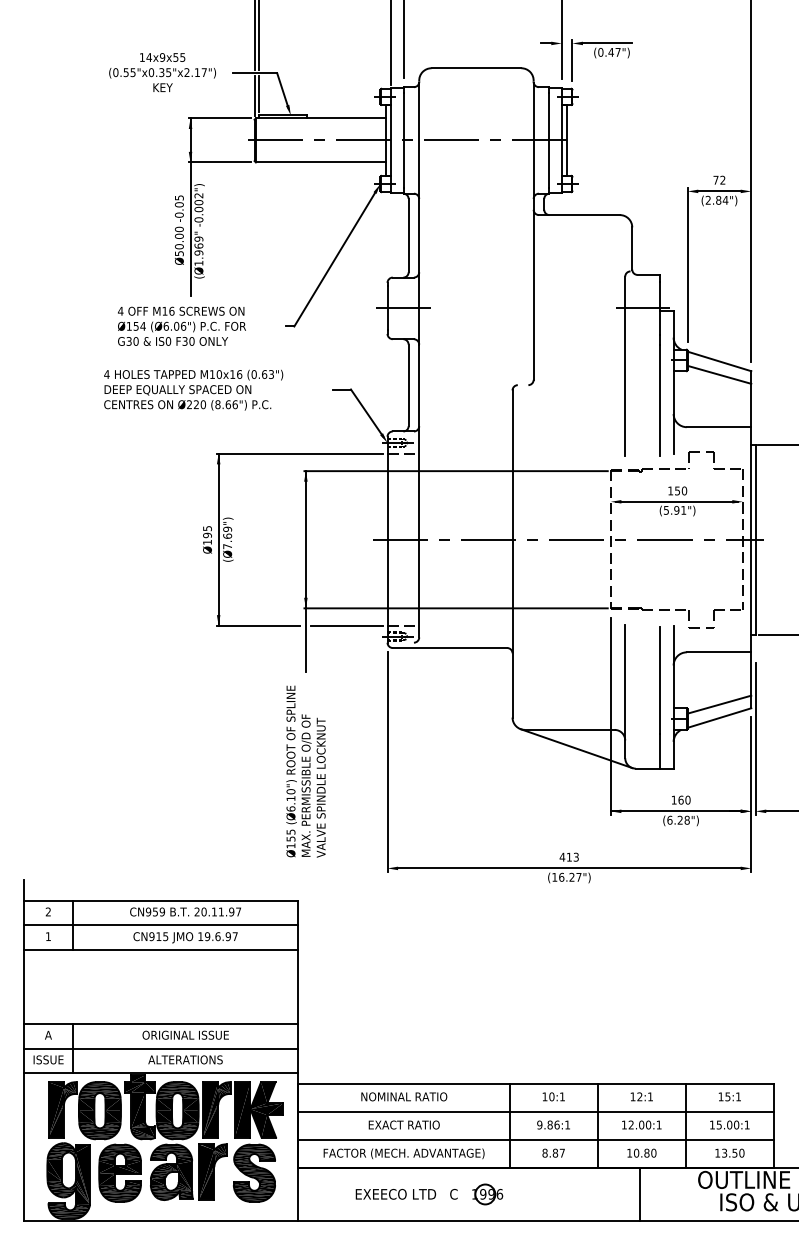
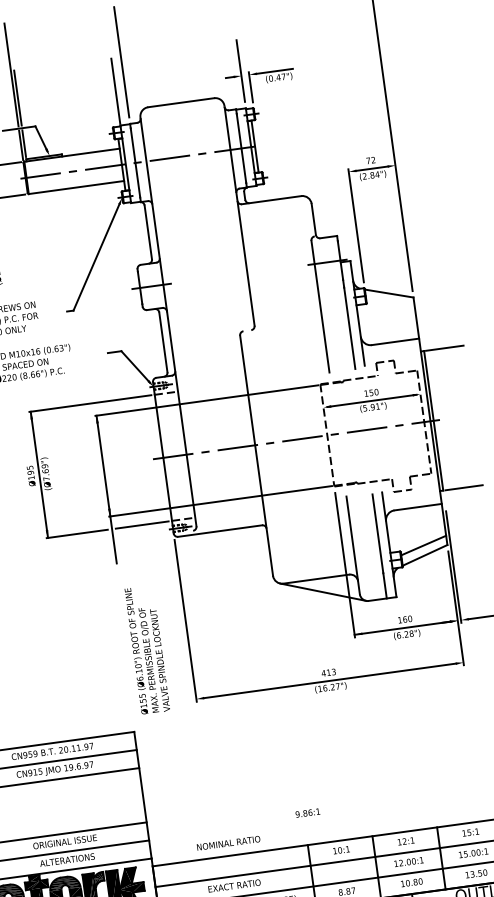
line: (719, 374) -> (390, 303), removed
text: (305, 771) -> (147, 649), moved
text: (404, 1096) -> (228, 842), moved
text: (553, 1124) -> (307, 812), moved

